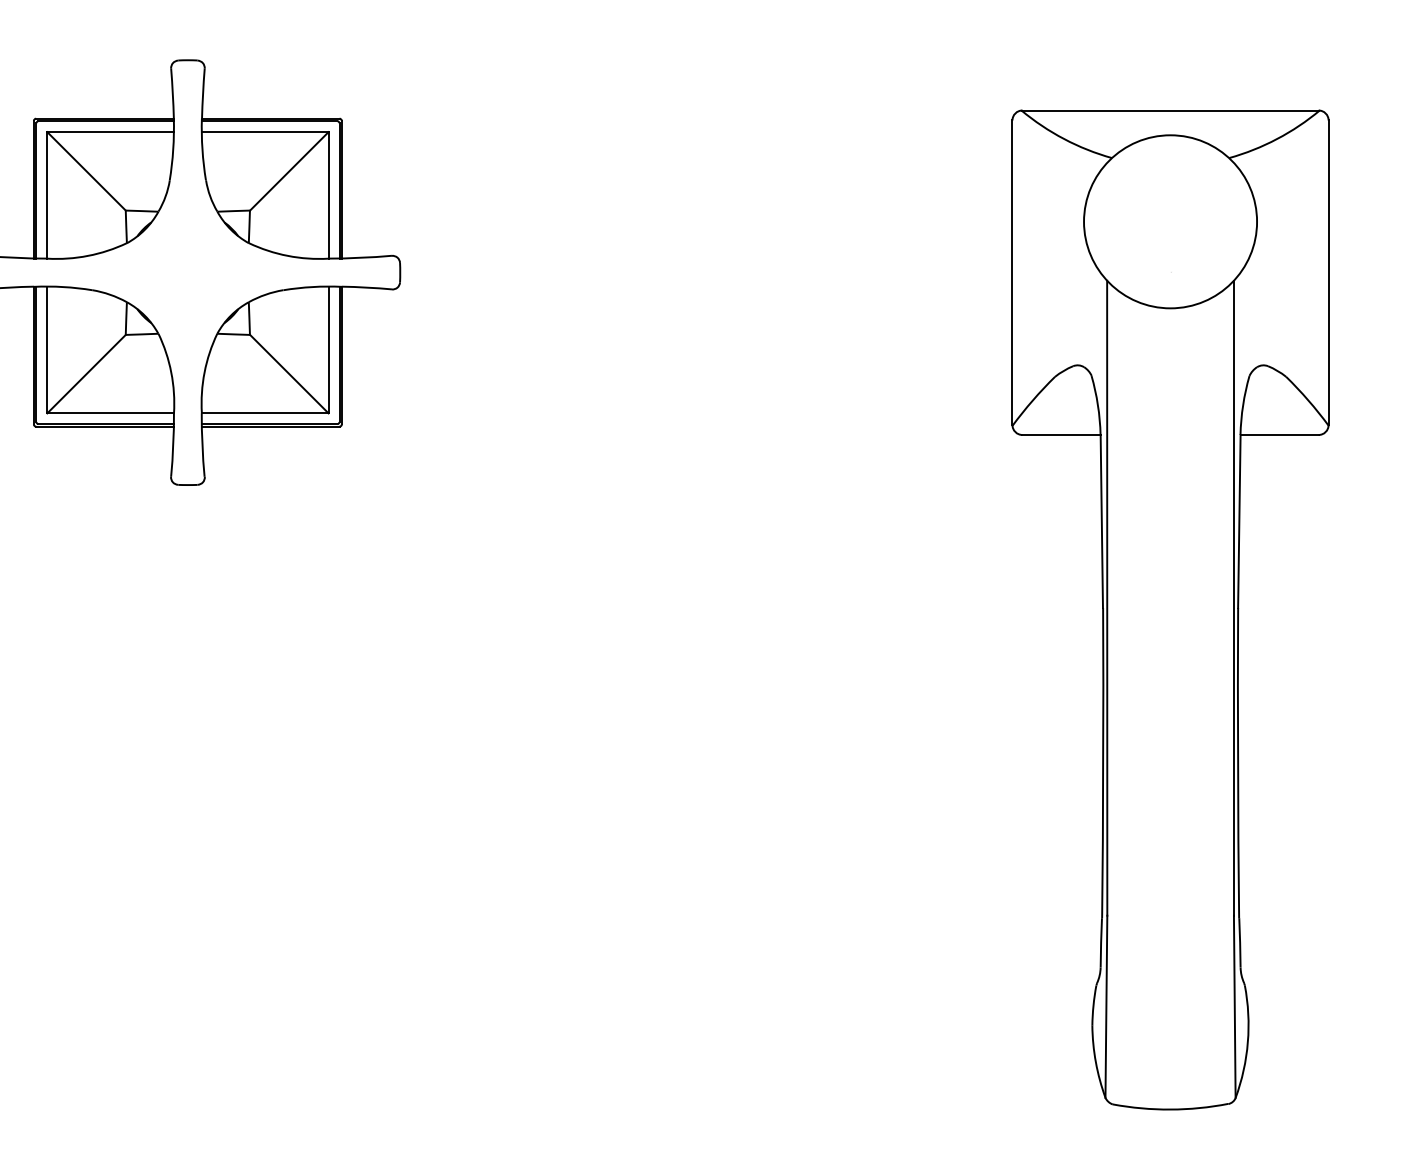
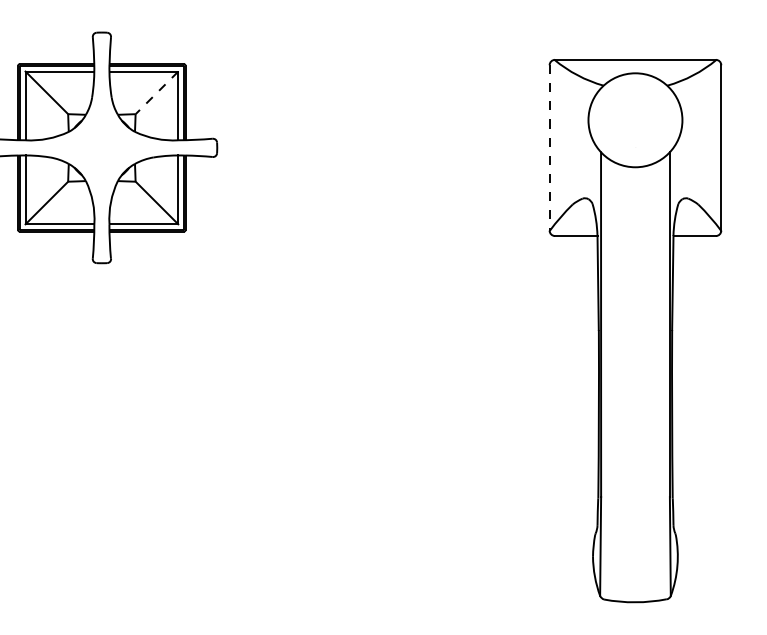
line: (288, 172) -> (156, 93), solid -> dashed
line: (1012, 271) -> (549, 147), solid -> dashed

